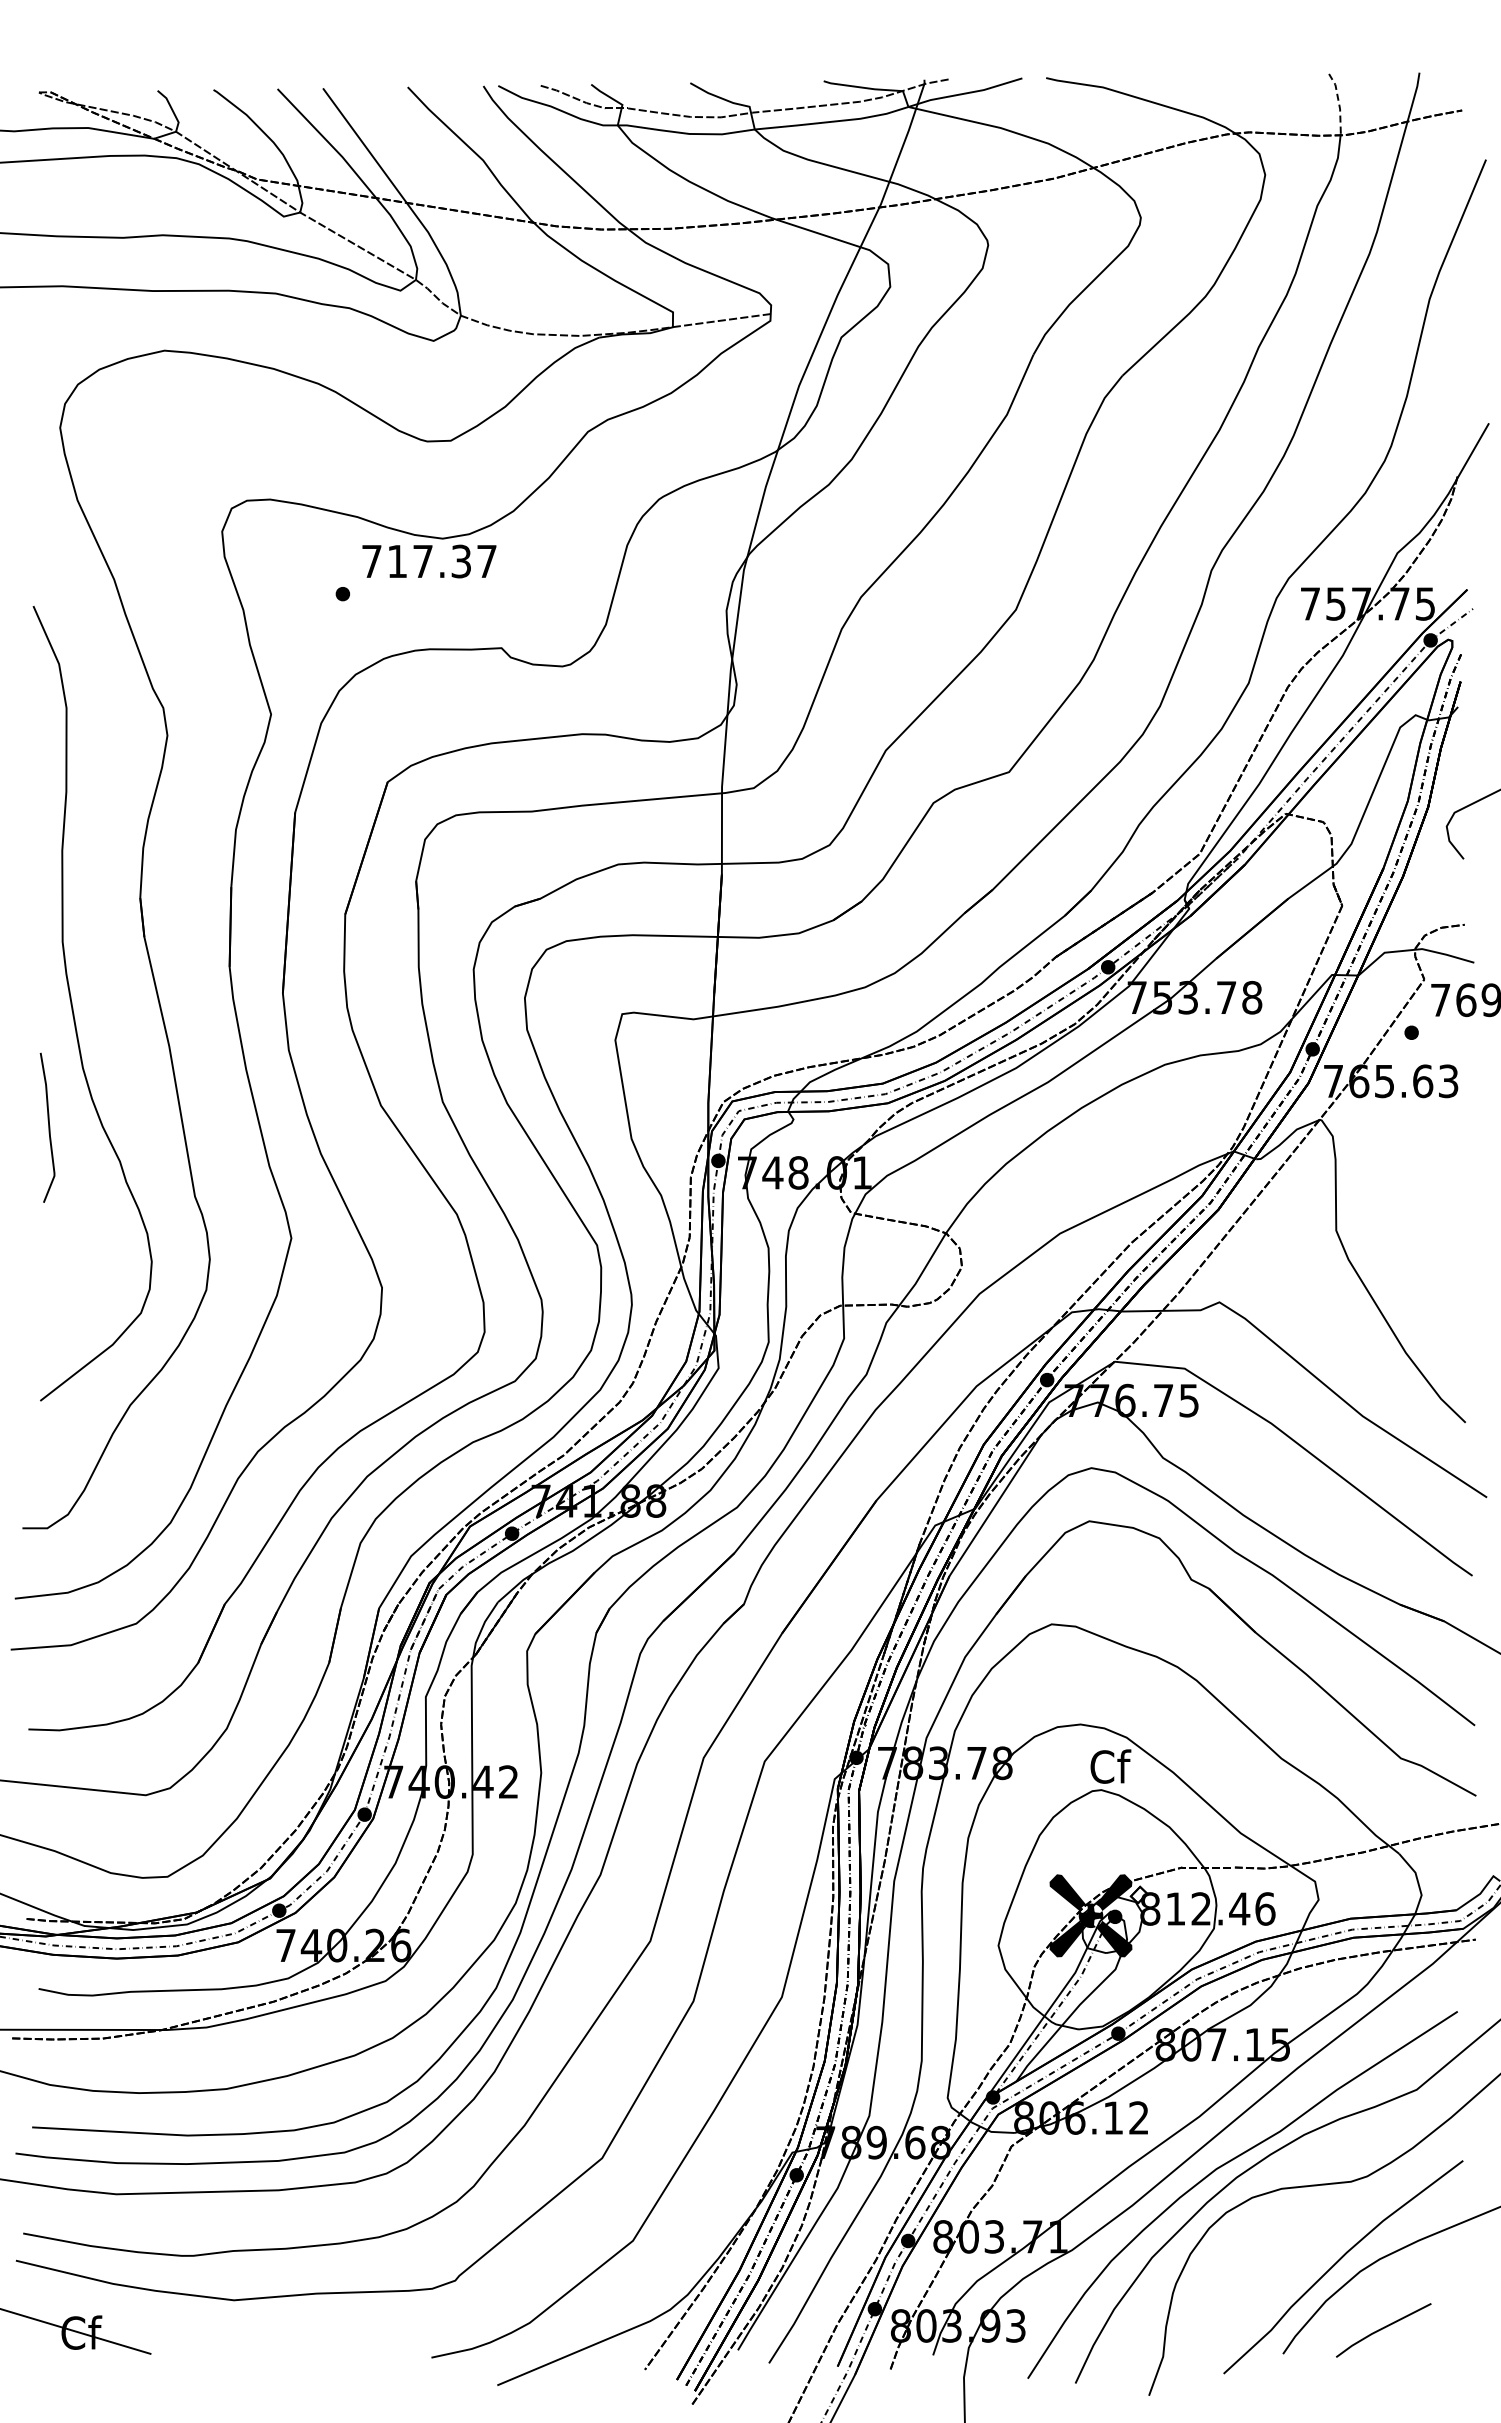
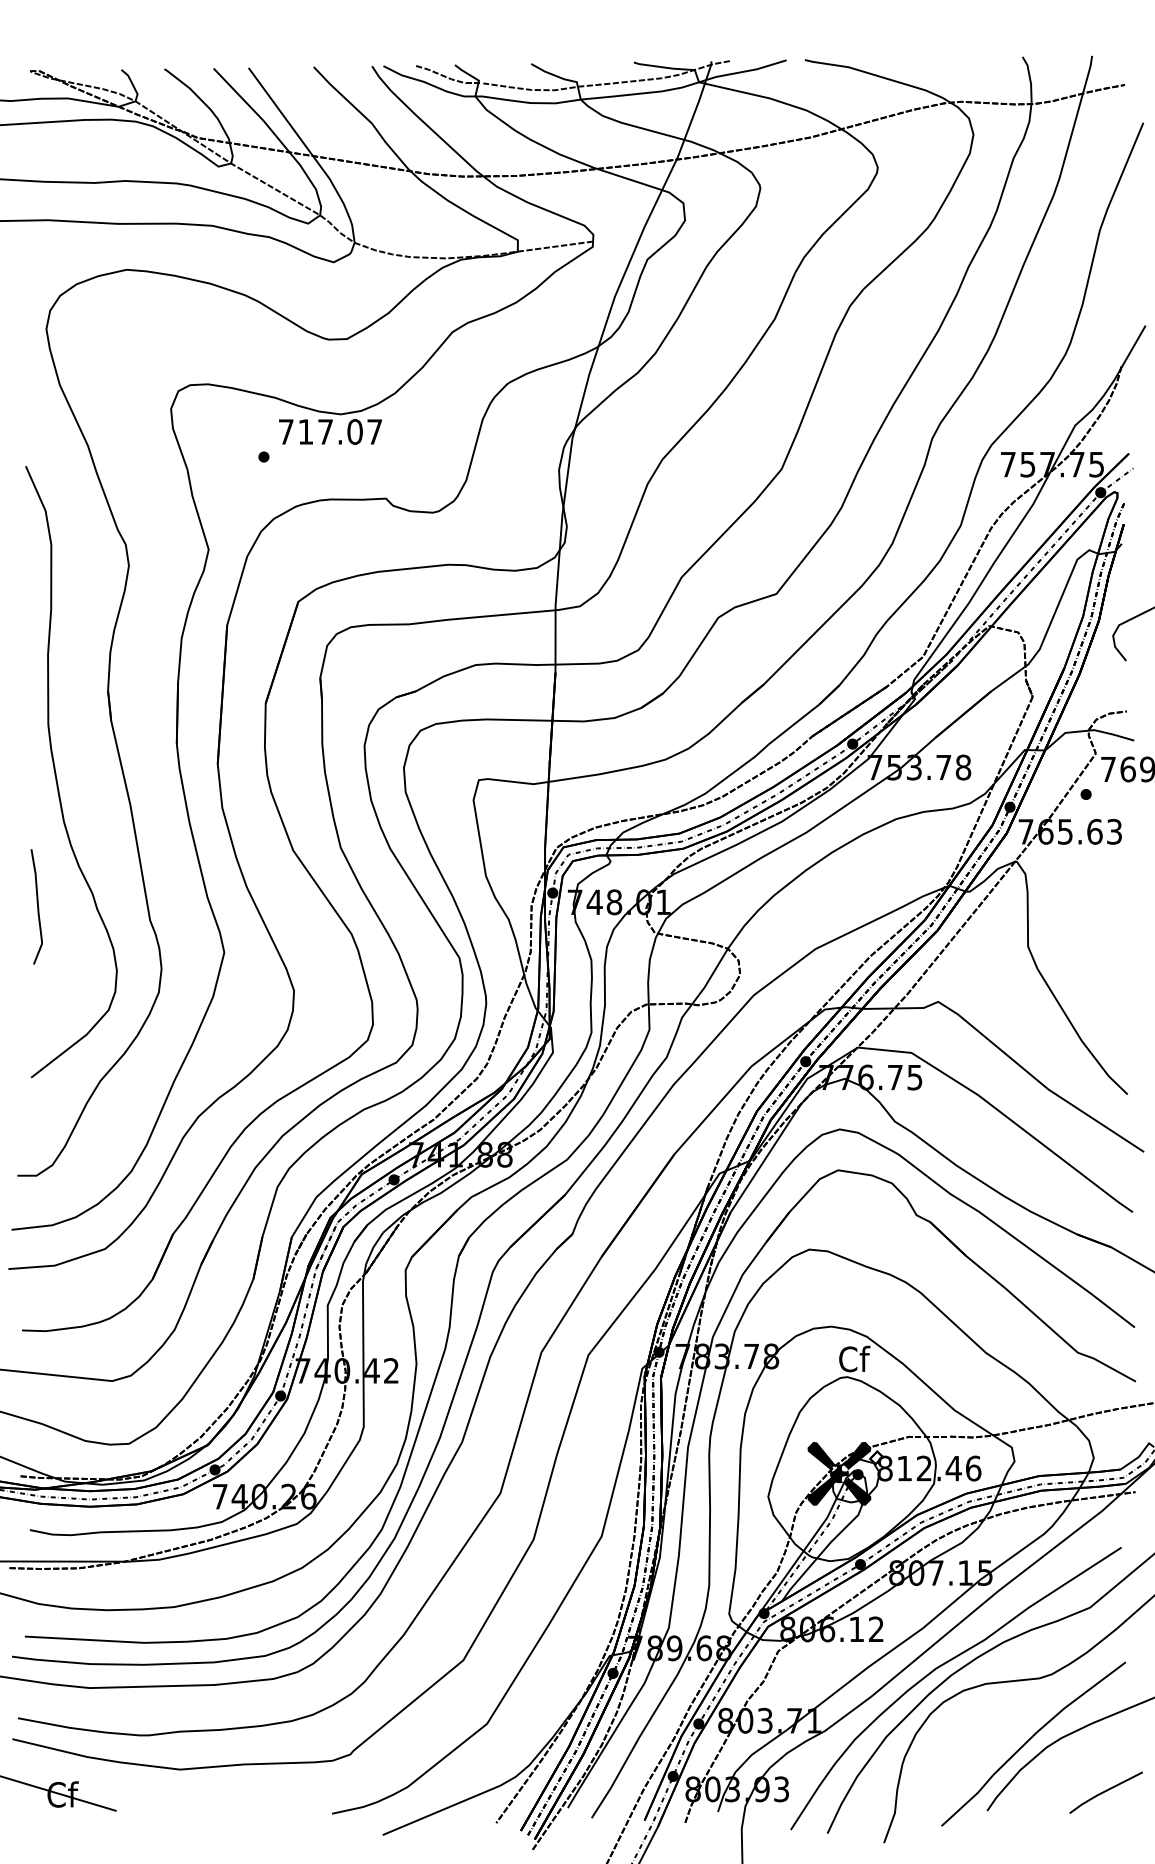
line: (1338, 102) -> (1029, 78), dashed -> solid
text: (461, 561) -> (355, 431), 717.37 -> 717.07
curve: (48, 1127) -> (37, 906), moved
line: (1383, 2329) -> (1106, 1792), moved

